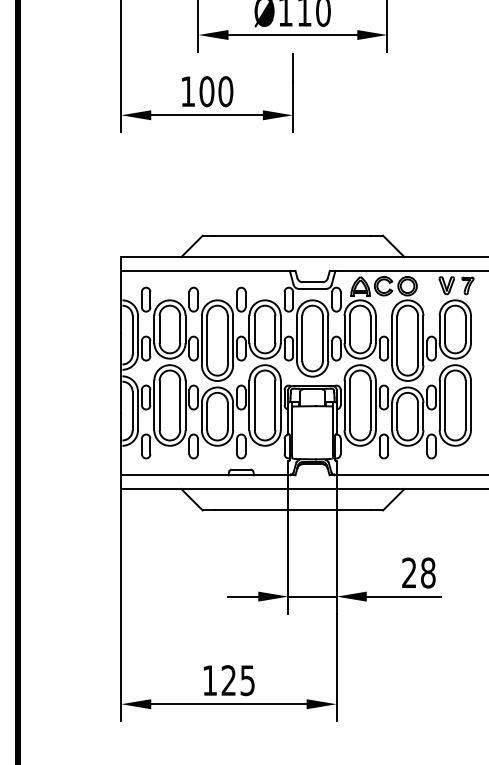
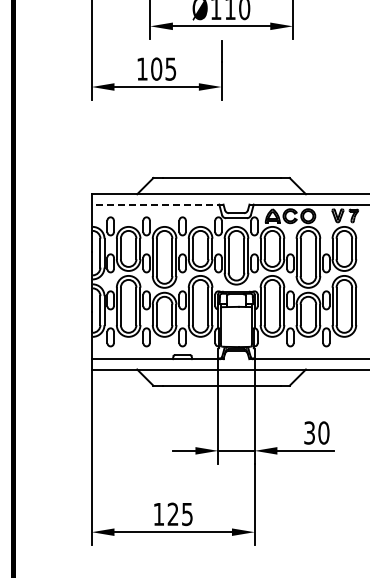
text: (225, 90) -> (170, 68), 100 -> 105
line: (208, 270) -> (157, 204), solid -> dashed
text: (418, 572) -> (316, 432), 28 -> 30

